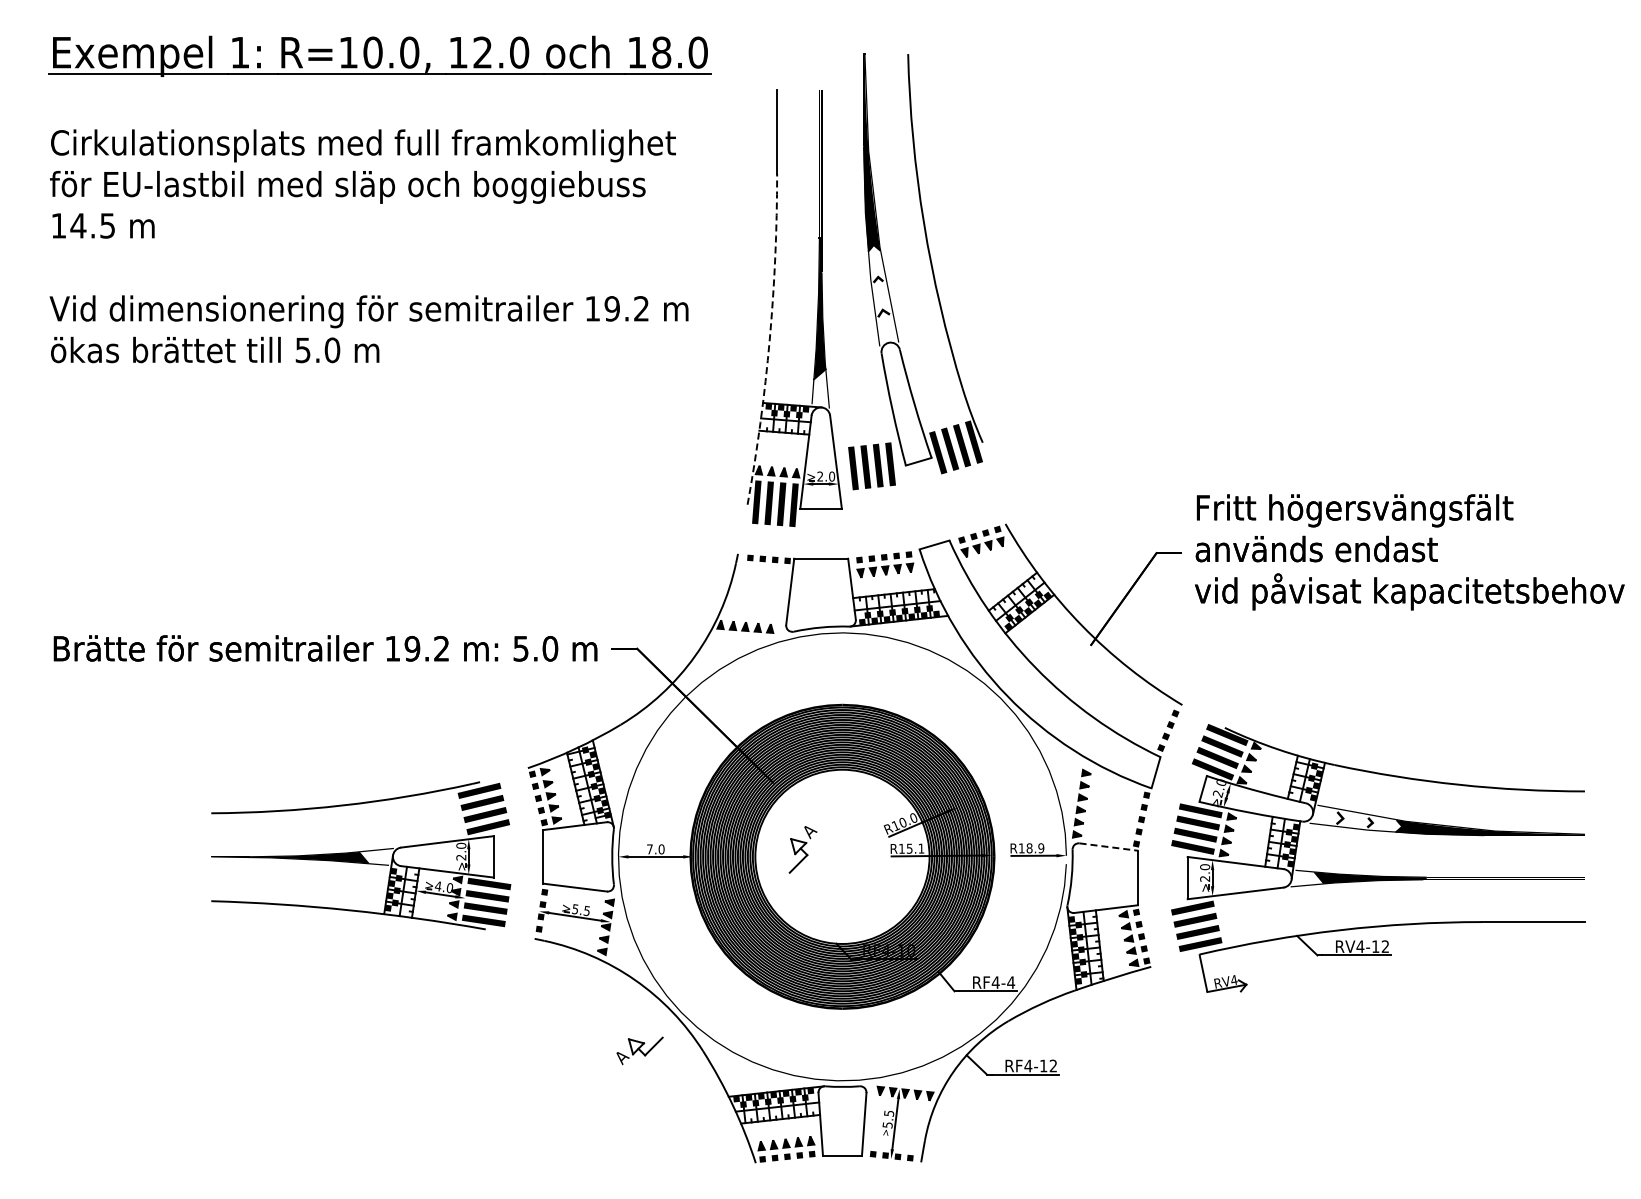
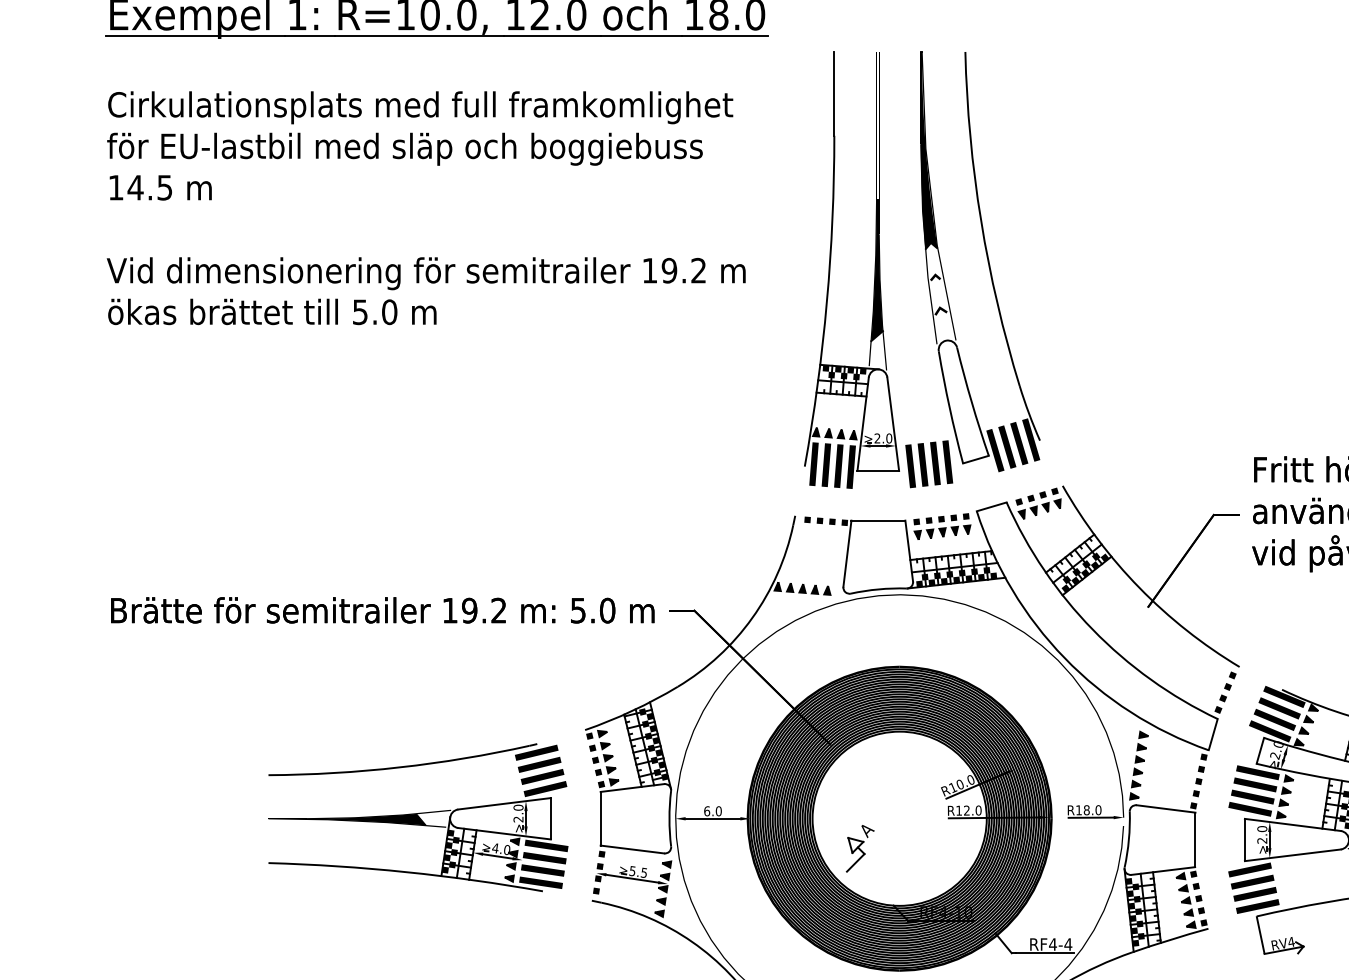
part: (931, 270) -> (988, 268), moved
arc: (769, 339) -> (826, 301), dashed -> solid
line: (1108, 847) -> (1165, 809), dashed -> solid
text: (915, 848) -> (972, 810), R15.1 -> R12.0
text: (1041, 848) -> (1098, 810), R18.9 -> R18.0
text: (649, 849) -> (706, 811), 7.0 -> 6.0
part: (802, 849) -> (859, 848), moved

